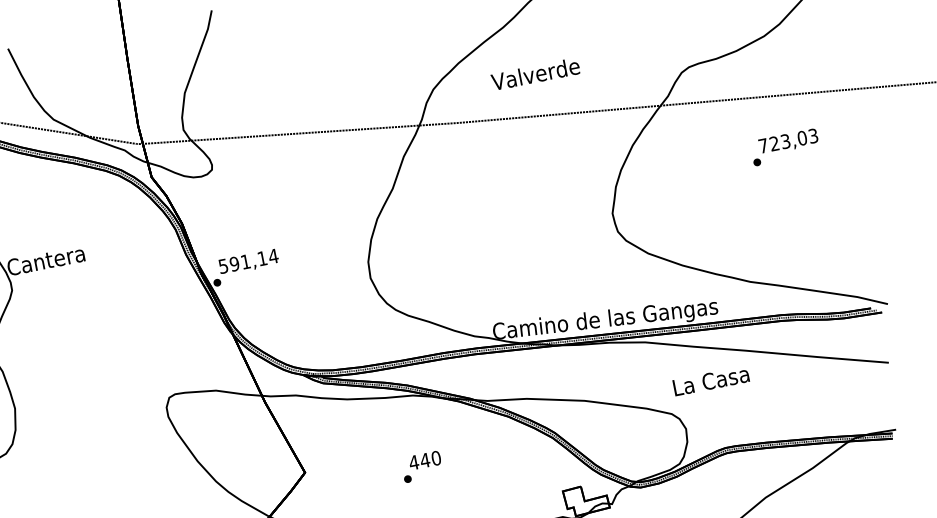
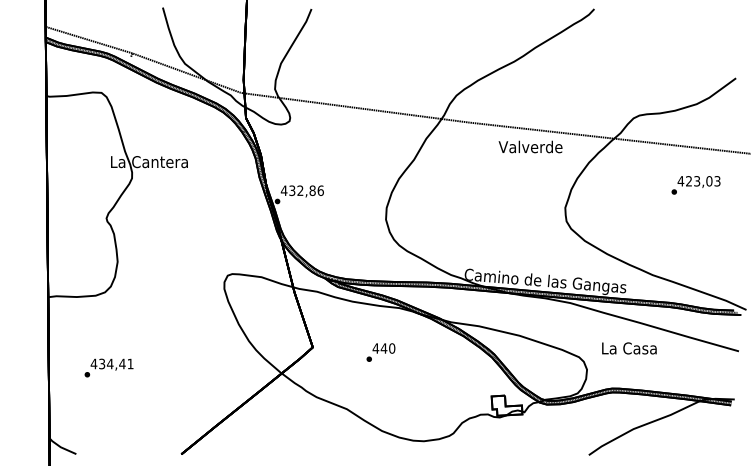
text: (535, 73) -> (530, 146), moved
text: (762, 146) -> (680, 181), 723,03 -> 423,03
text: (247, 261) -> (301, 190), 591,14 -> 432,86
text: (711, 381) -> (629, 348), moved
text: (421, 466) -> (380, 352), moved

